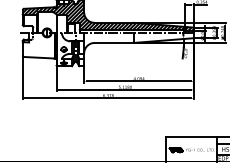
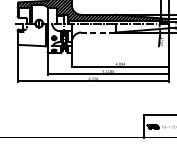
line: (113, 42) -> (97, 32), solid -> dashed

